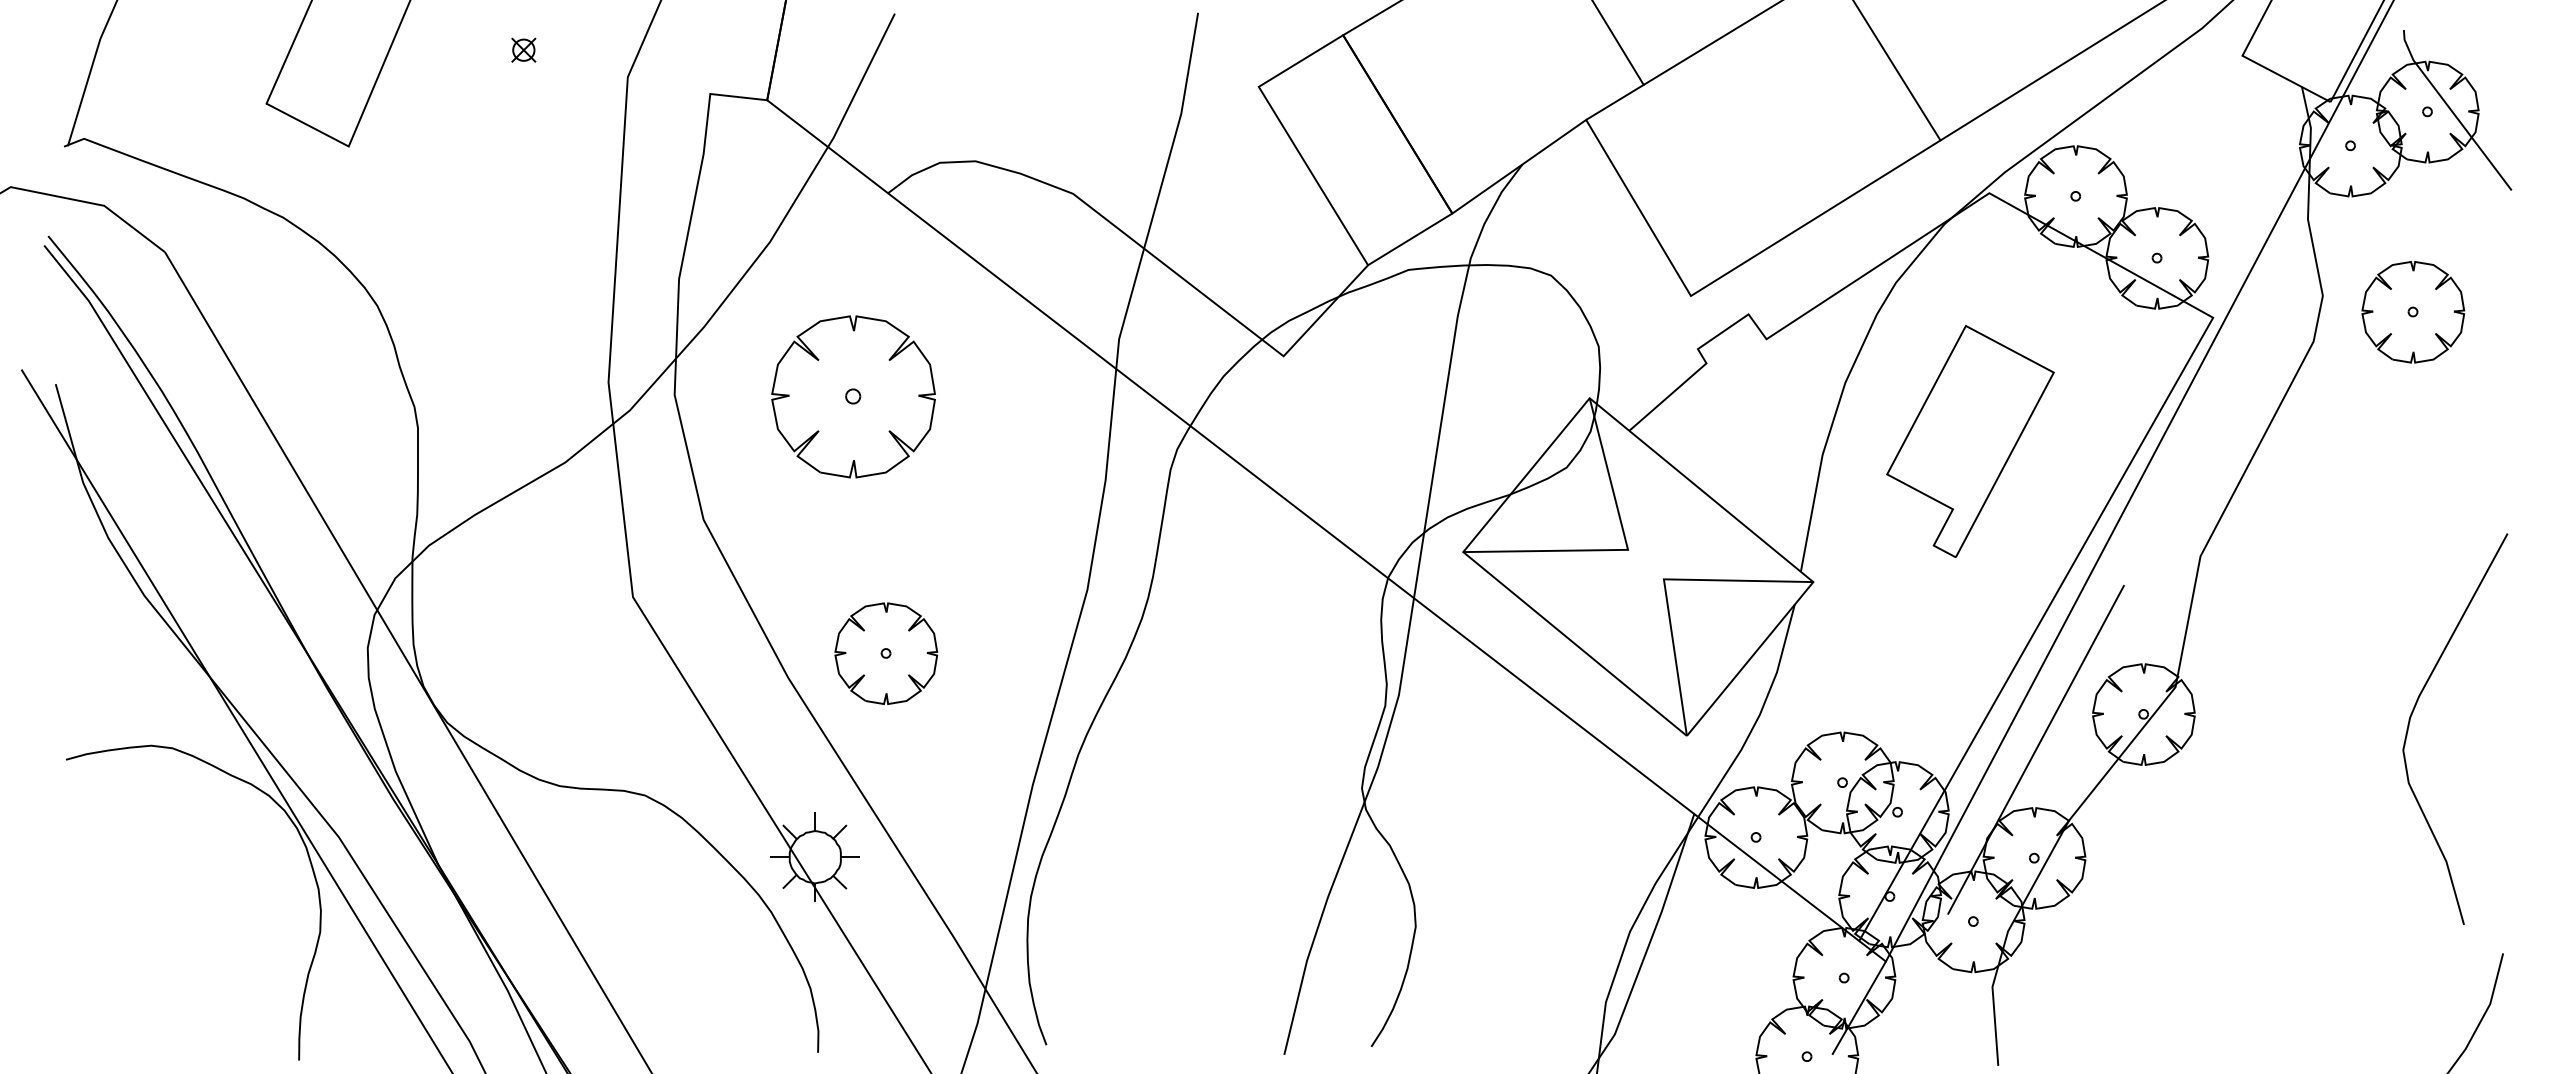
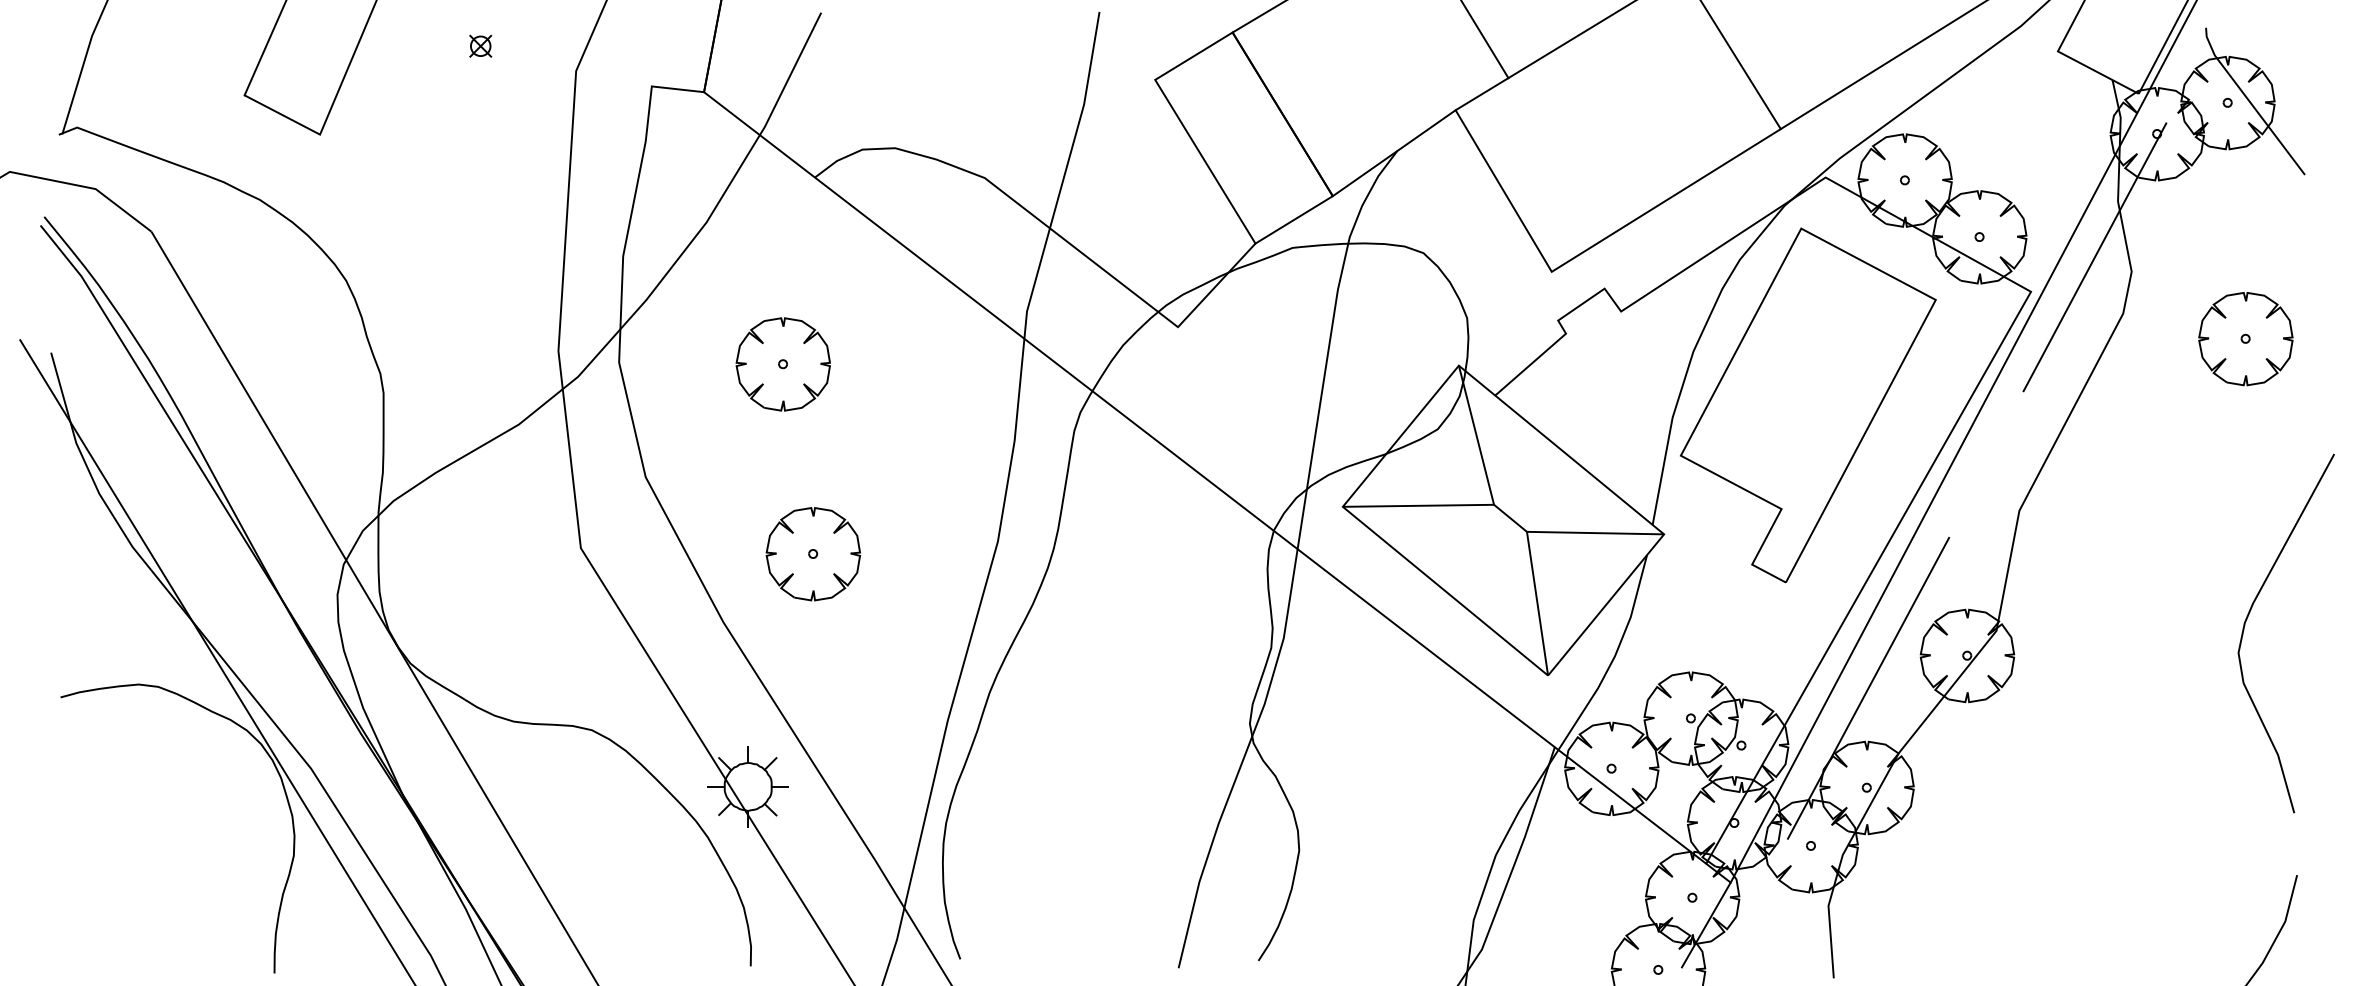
line: (2282, 280) -> (2094, 257), added
part: (2413, 312) -> (2246, 339), moved
part: (853, 396) -> (783, 364), size x0.62
part: (1970, 441) -> (1808, 405), size x1.67
line: (1645, 564) -> (1510, 518), added
part: (886, 653) -> (813, 554), moved
curve: (2414, 710) -> (2248, 616), moved

